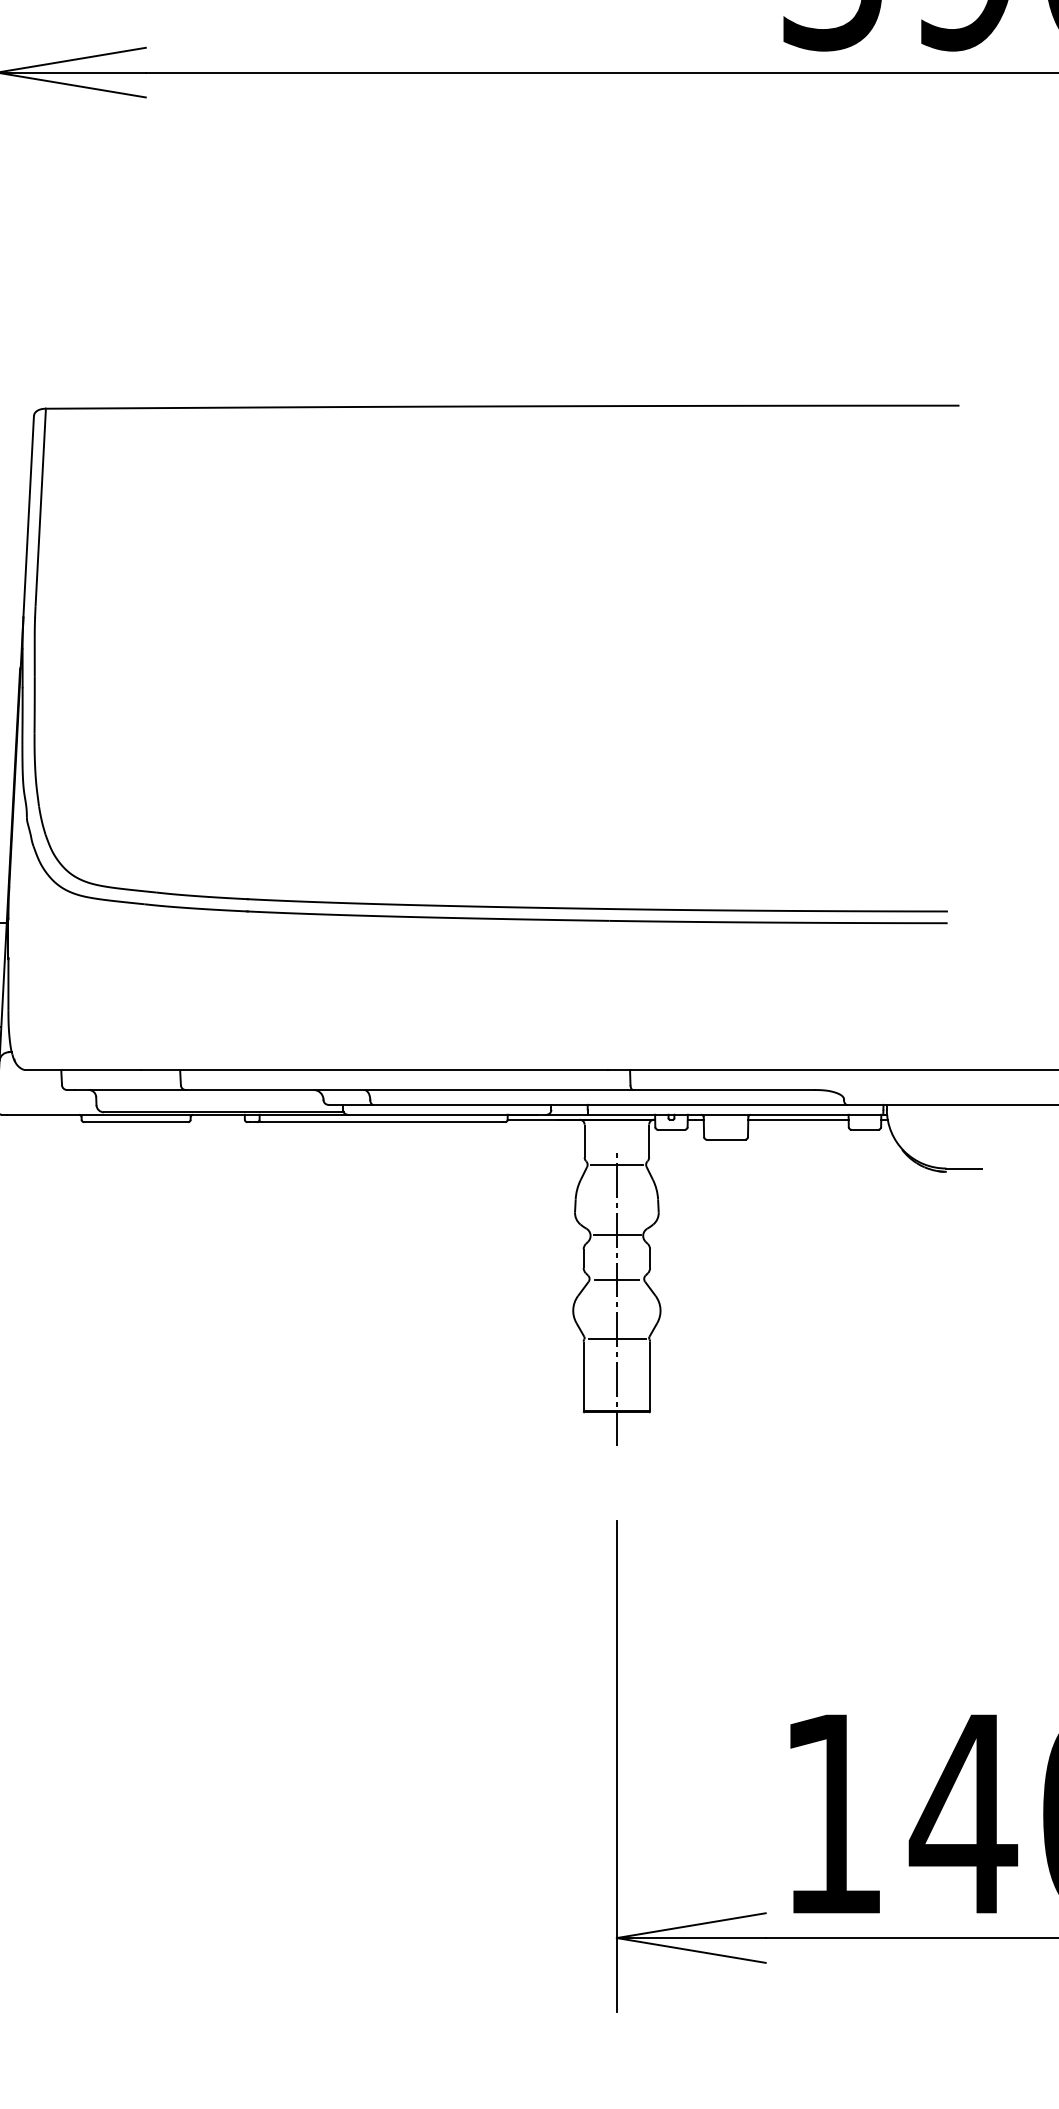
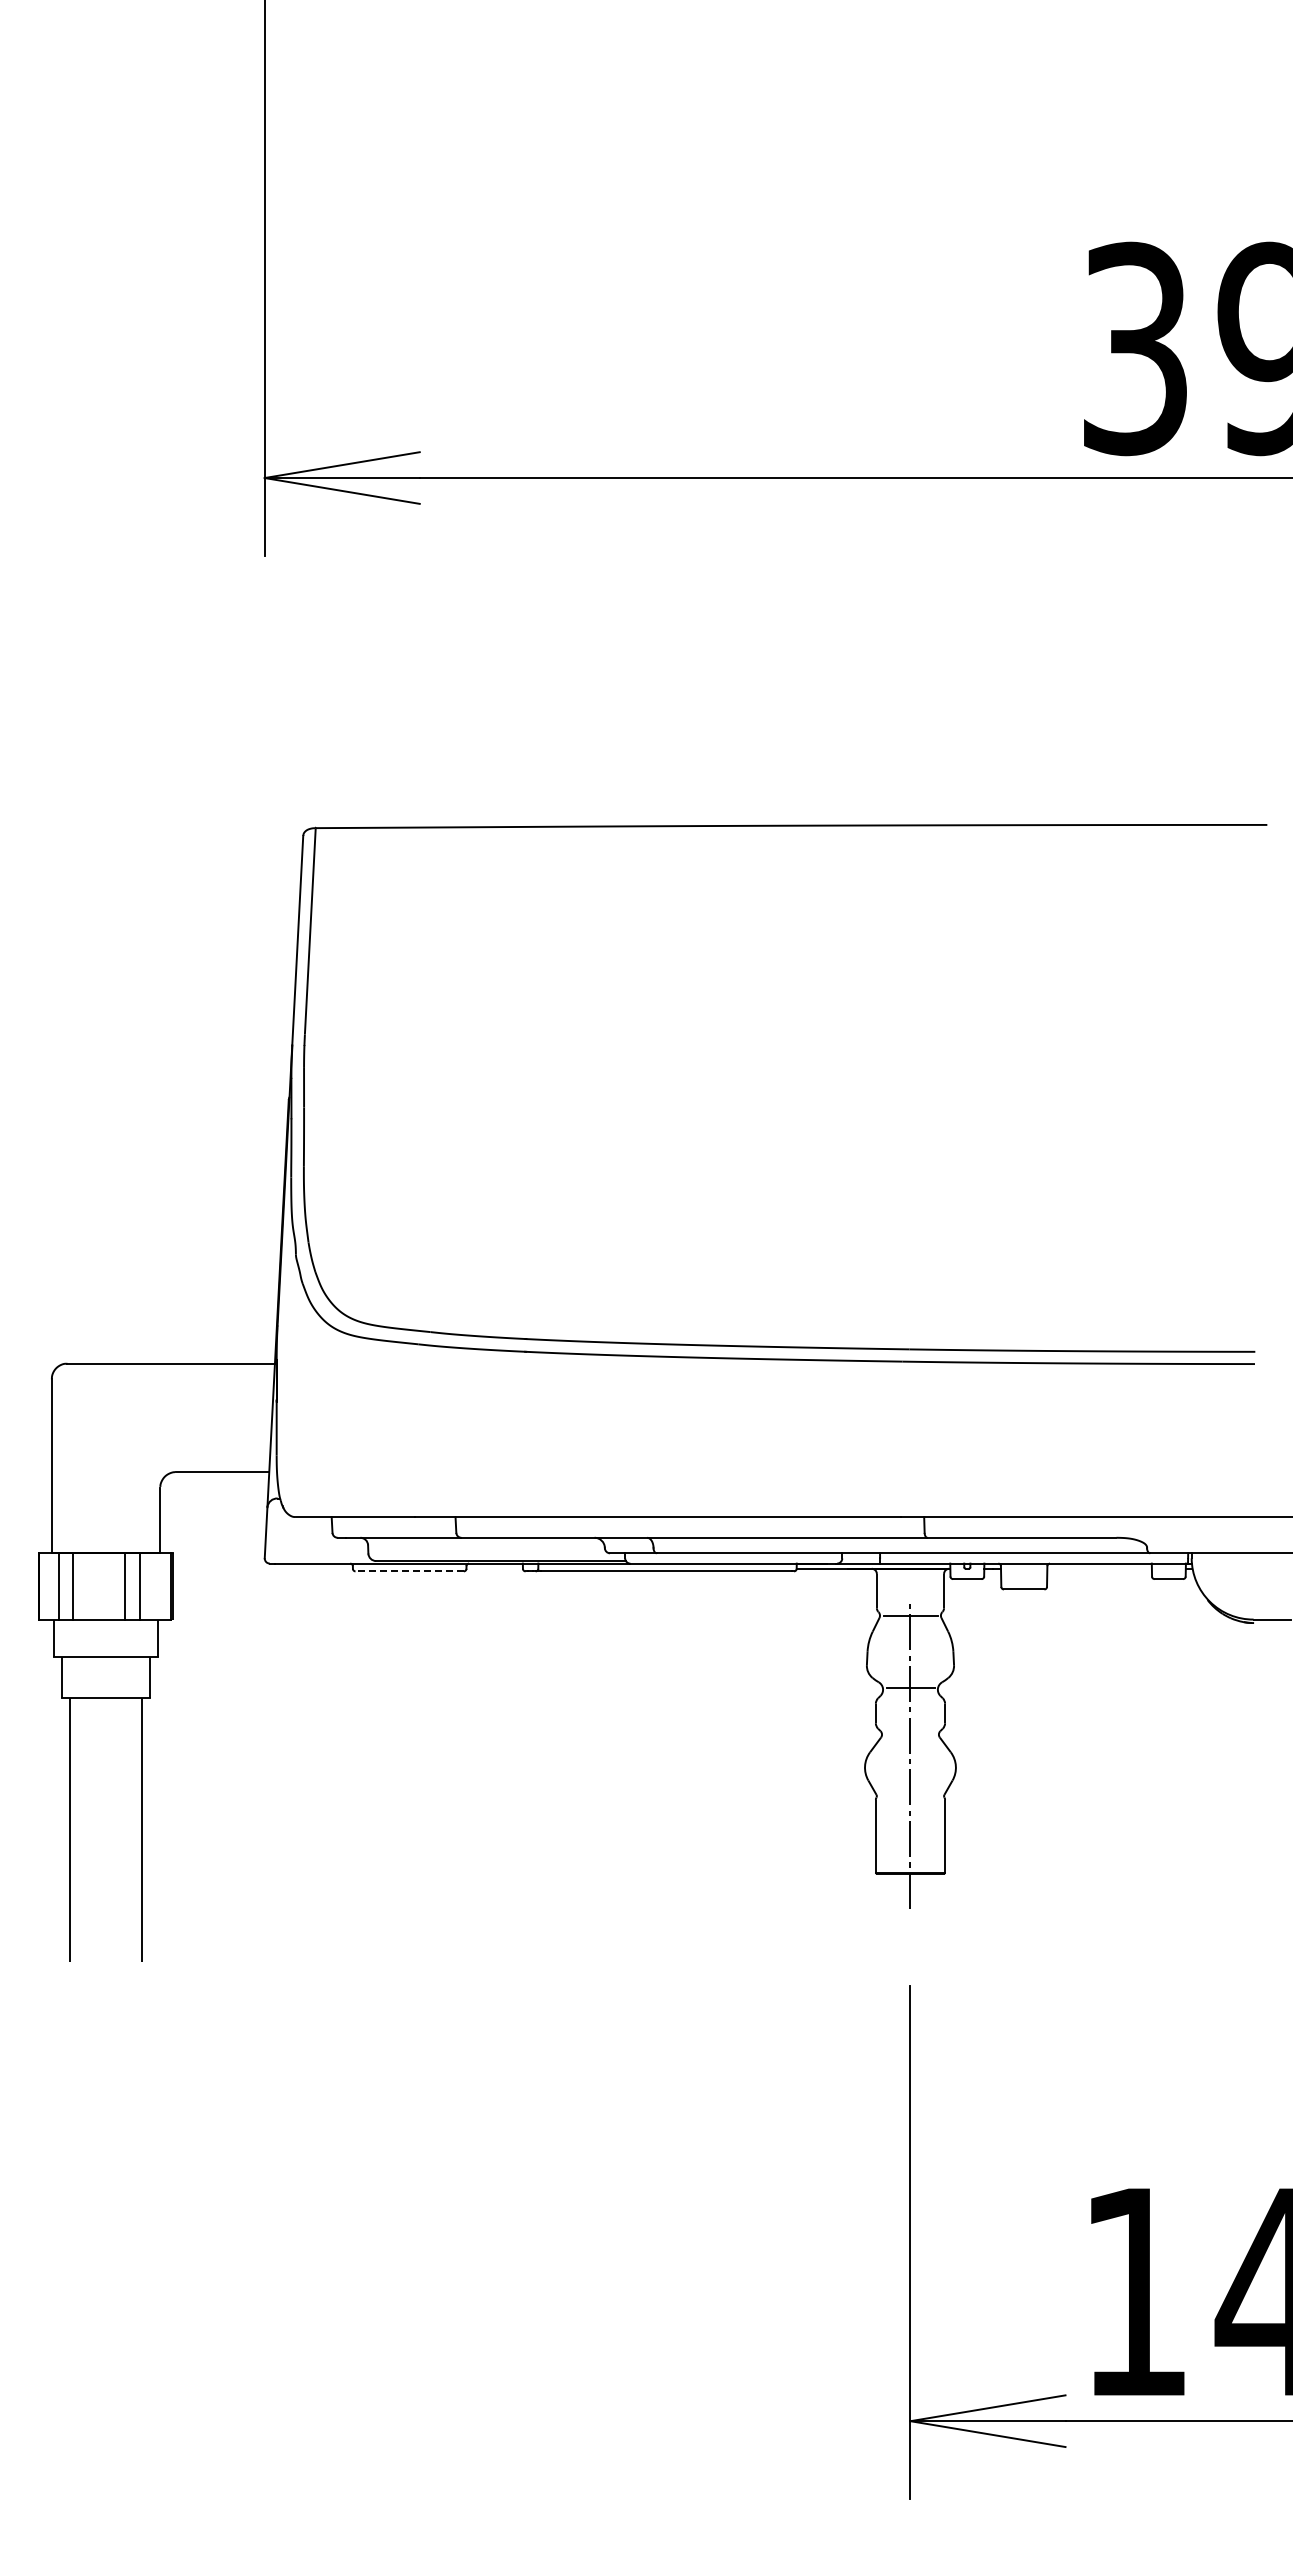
line: (798, 1119) -> (1099, 1568), removed
line: (135, 1122) -> (409, 1571), solid -> dashed
line: (616, 1279) -> (910, 1735), removed
line: (616, 1338) -> (910, 1796), removed

